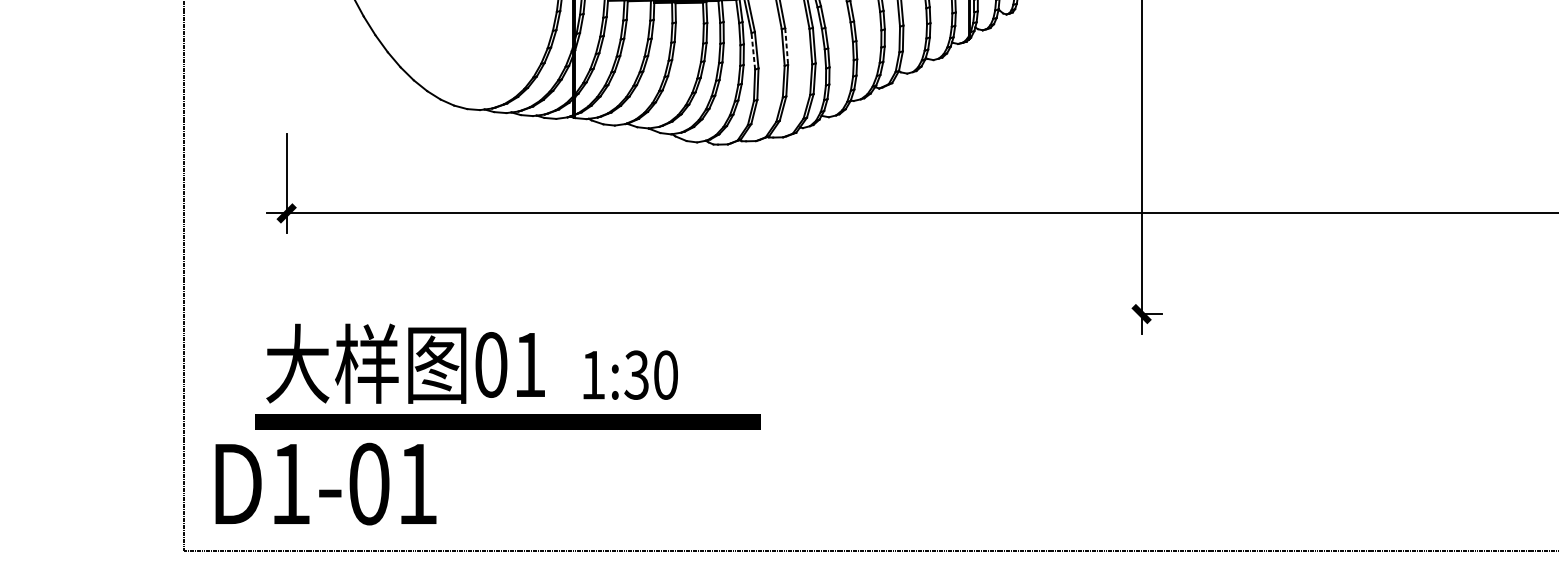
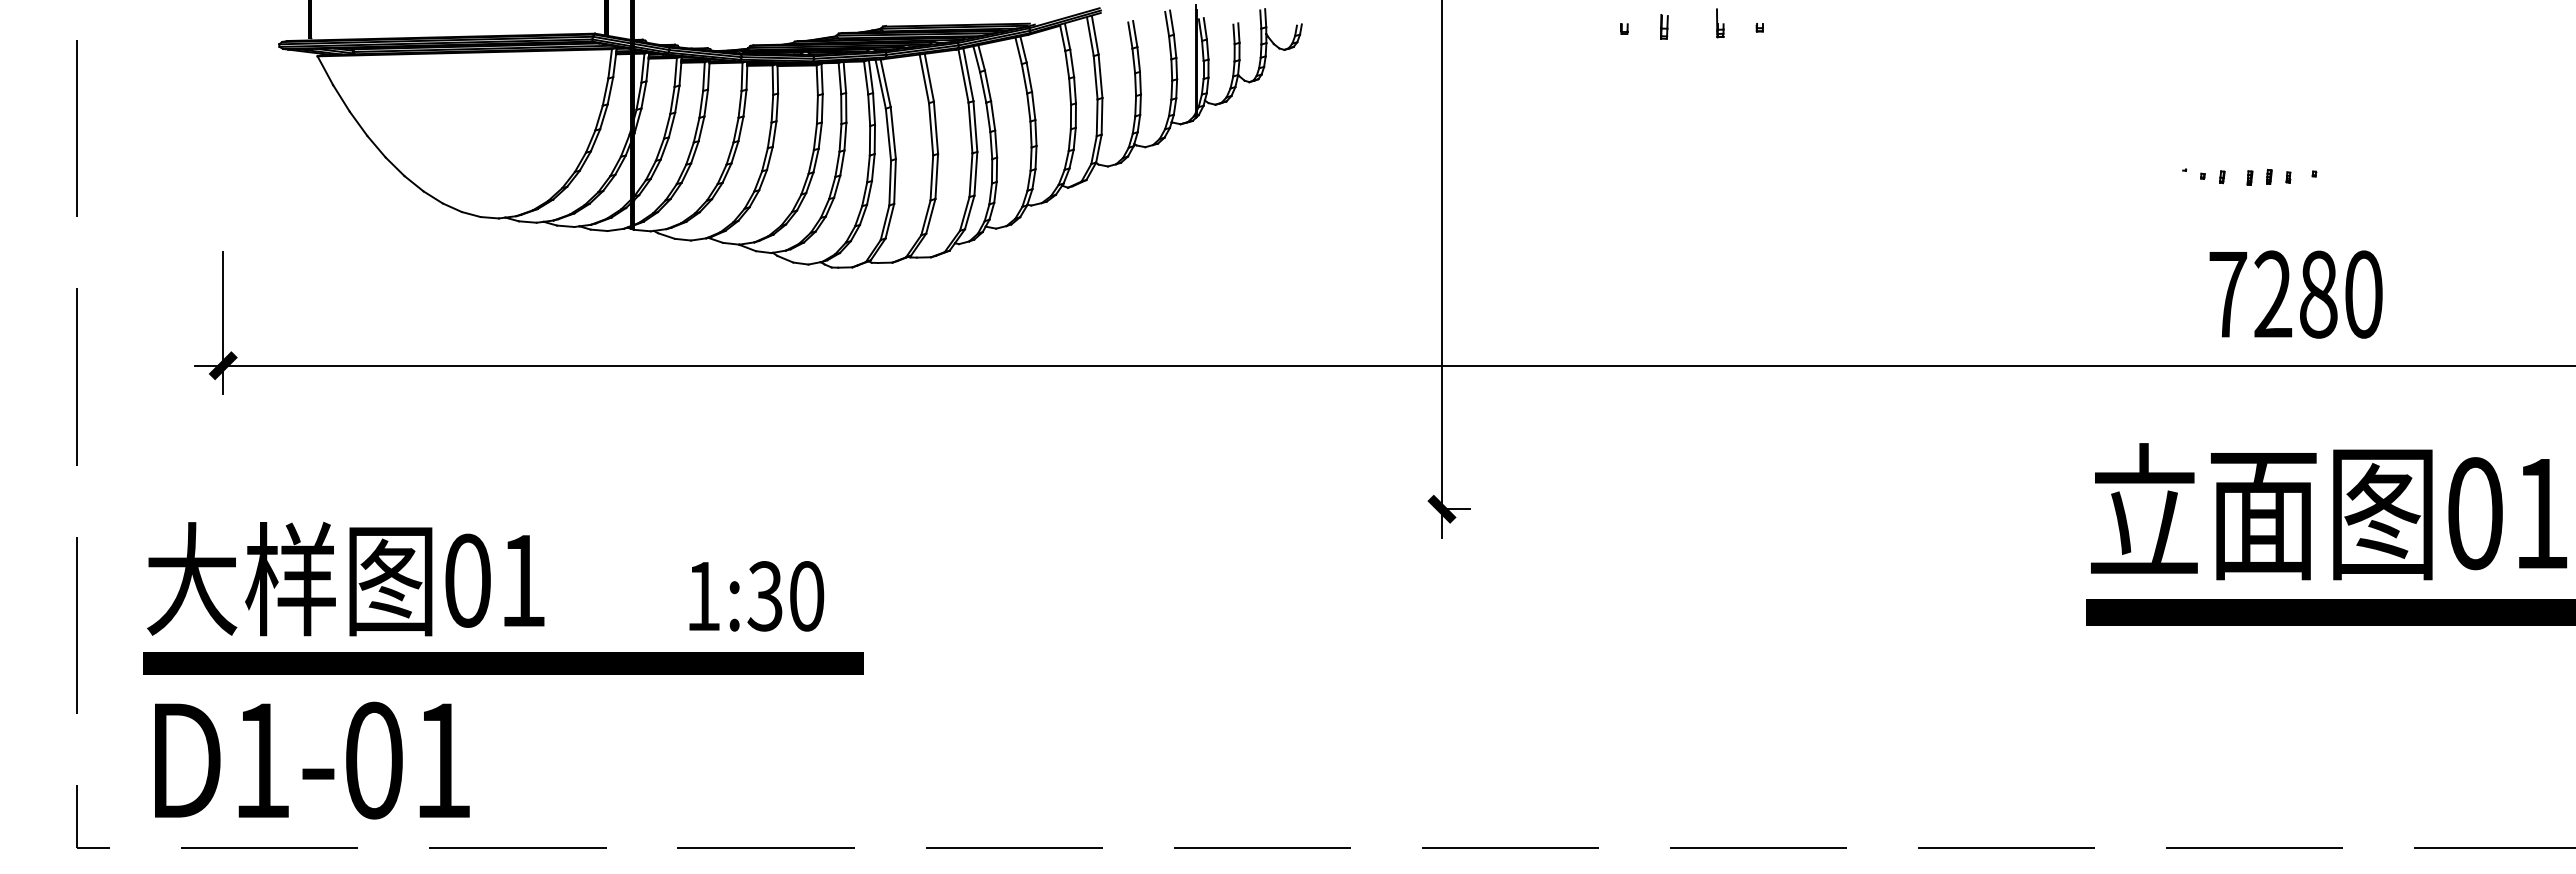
line: (787, 46) -> (936, 128), dashed -> solid
line: (753, 51) -> (888, 134), dashed -> solid
text: (405, 363) -> (345, 578), moved
text: (630, 375) -> (756, 596), moved
line: (507, 422) -> (503, 663), moved
text: (326, 484) -> (312, 760), moved

